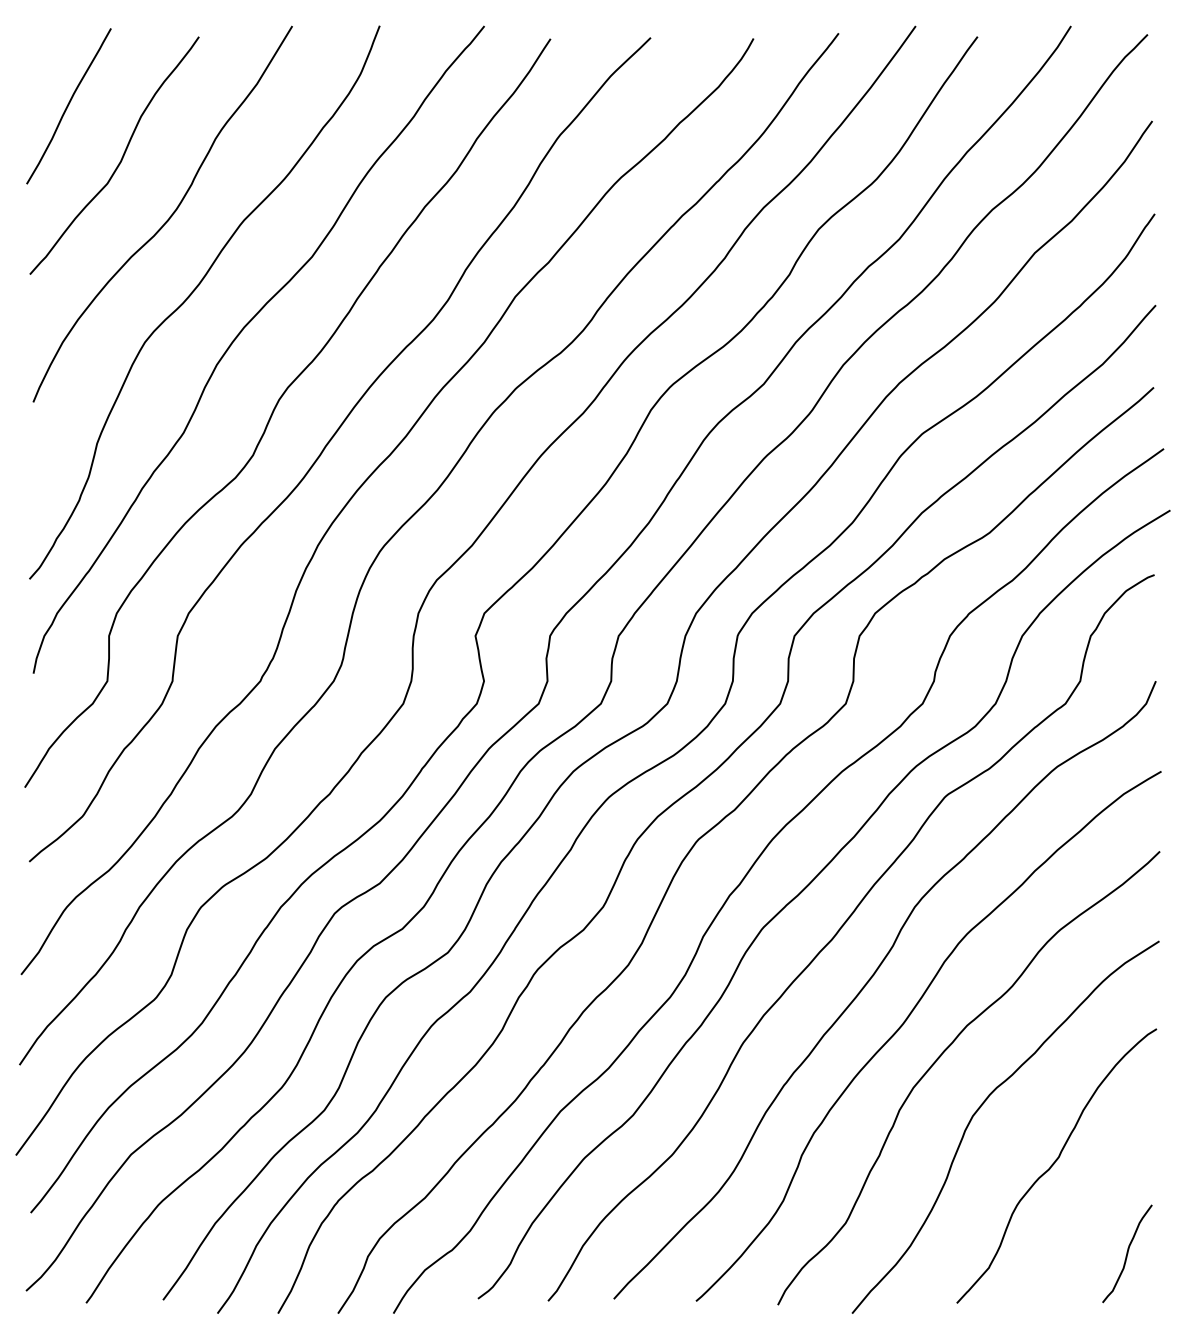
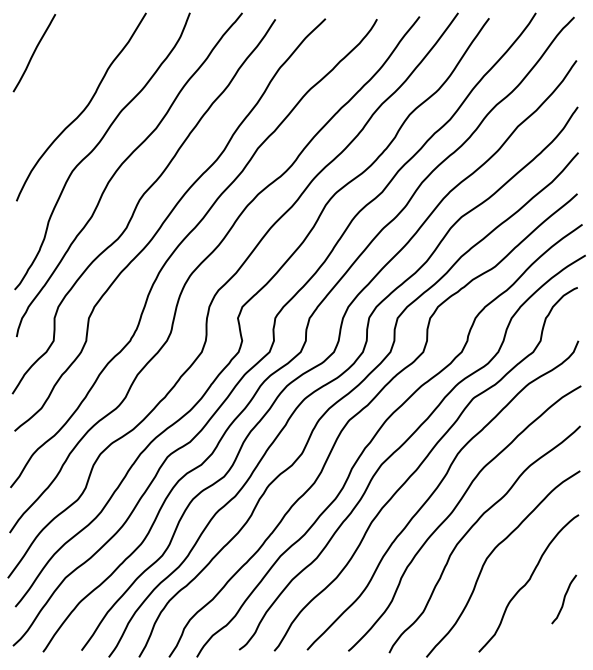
curve: (120, 155) -> (60, 77), removed
curve: (1127, 1253) -> (564, 599), moved

